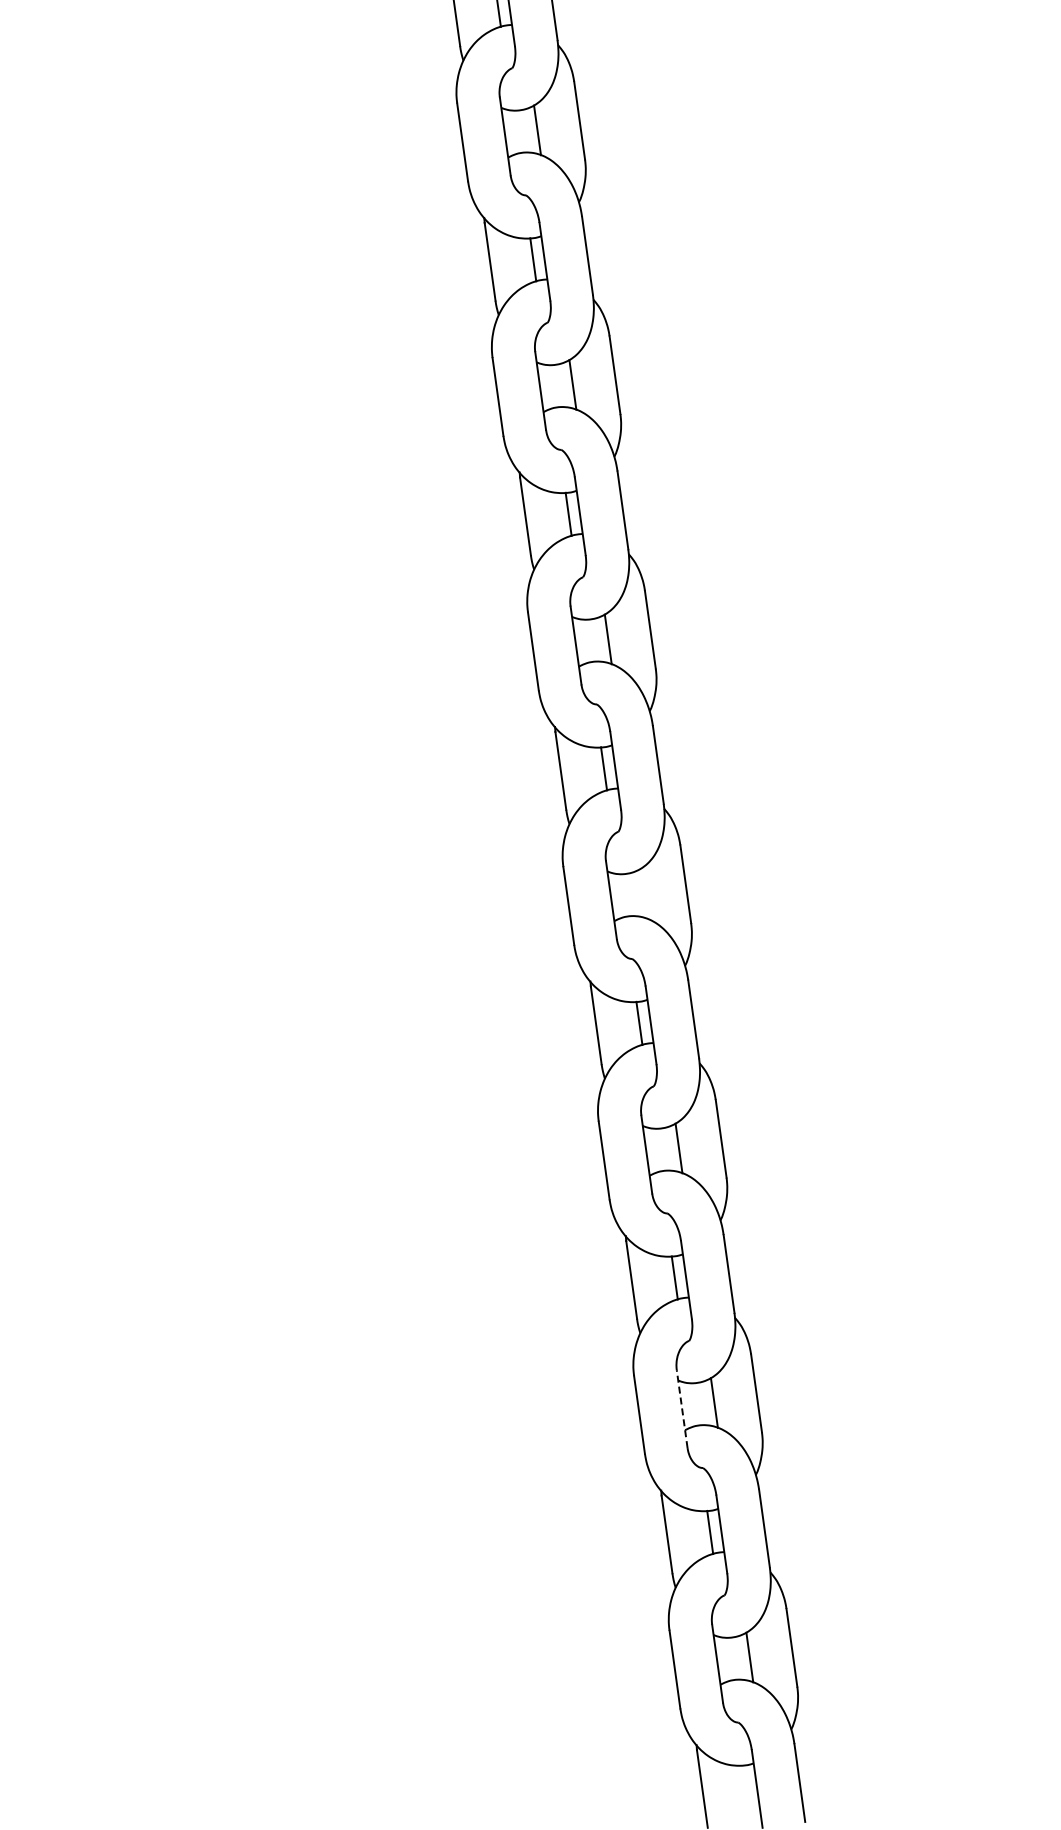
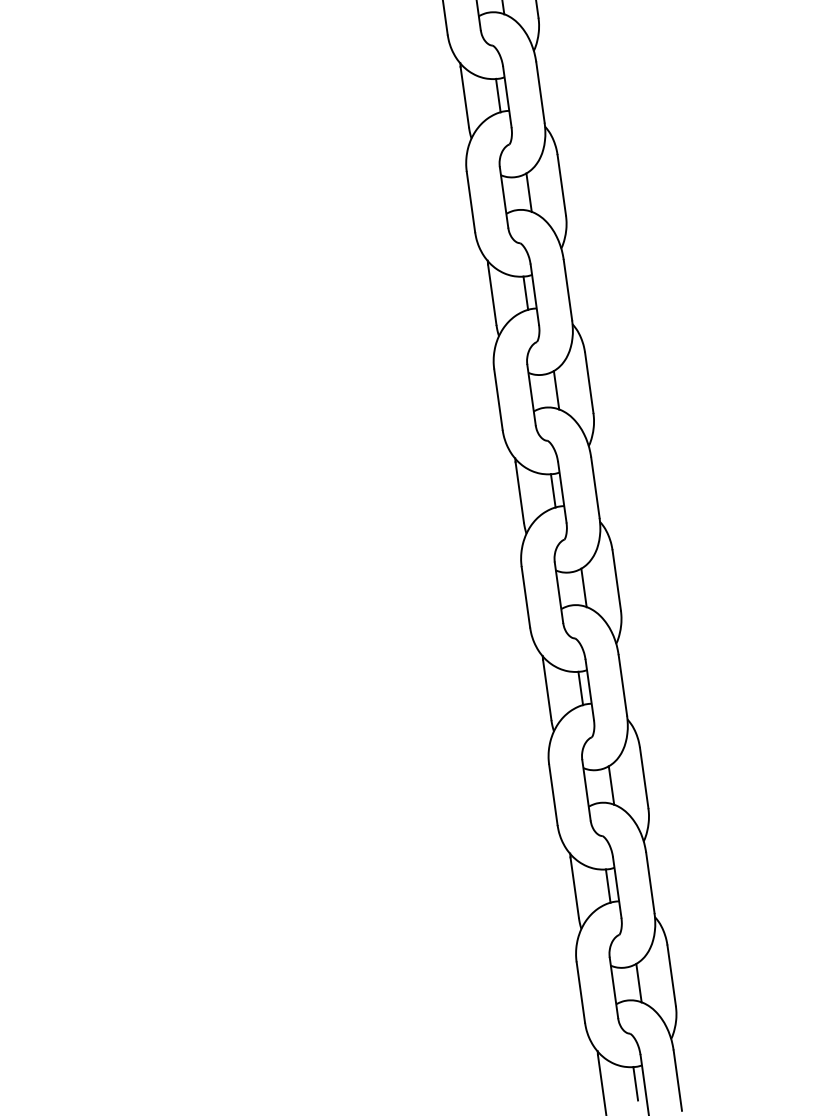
line: (643, 893) -> (556, 389), added
line: (682, 1408) -> (586, 789), dashed -> solid
line: (745, 1786) -> (635, 1083), added

